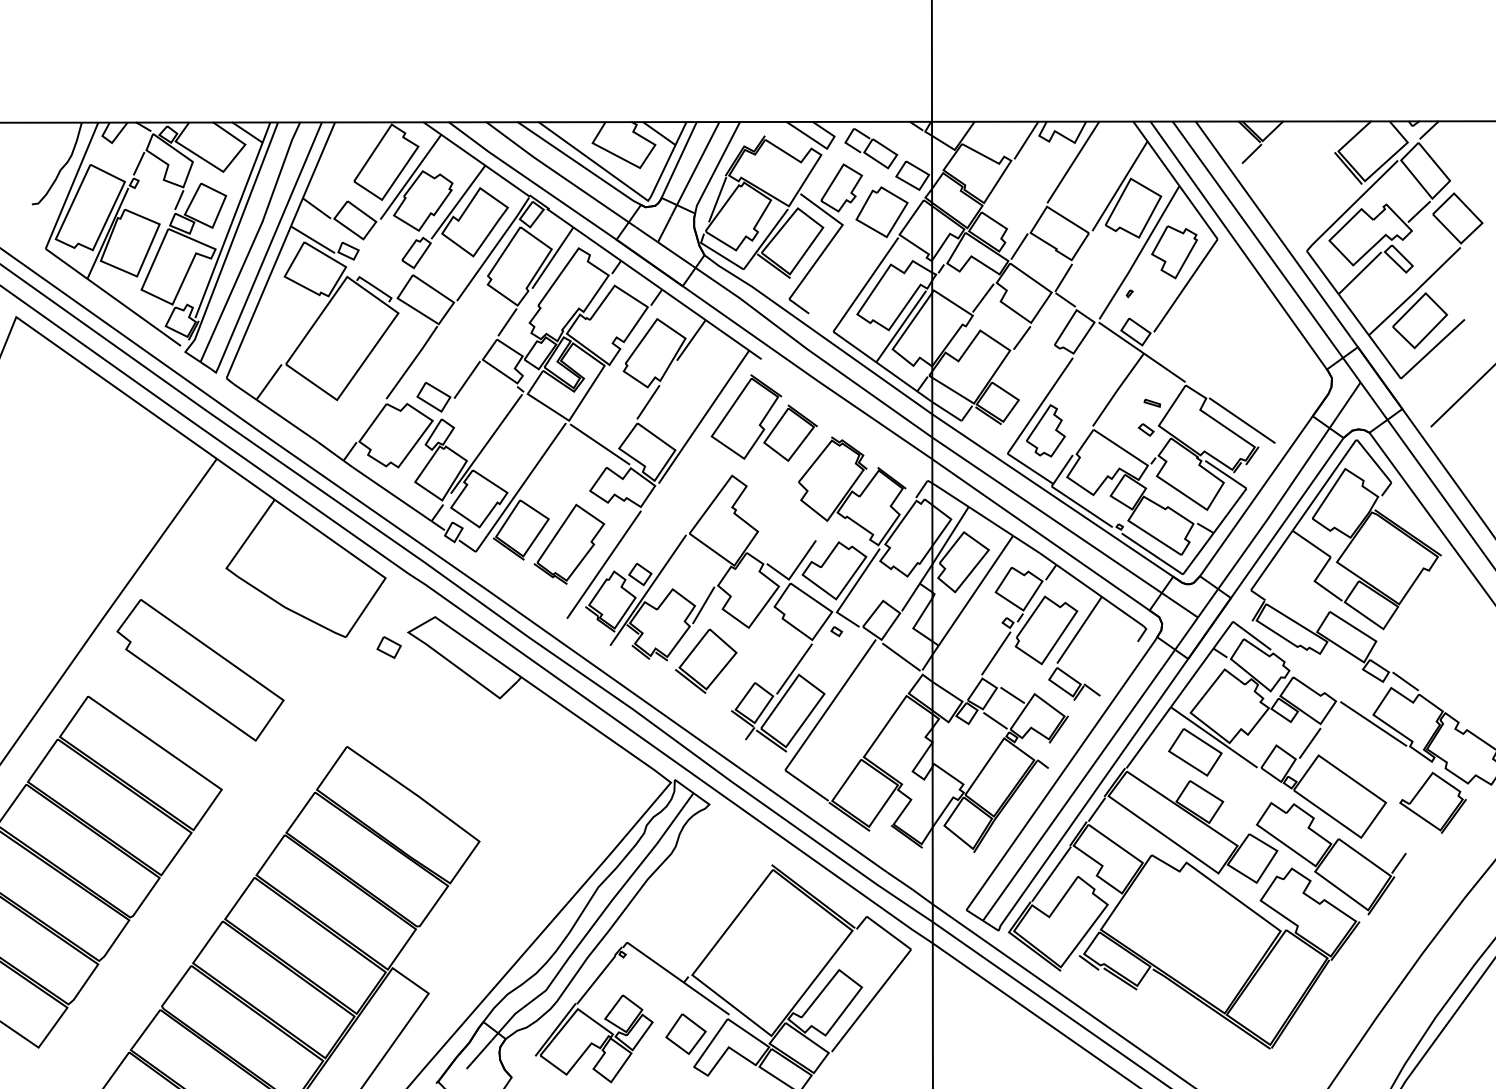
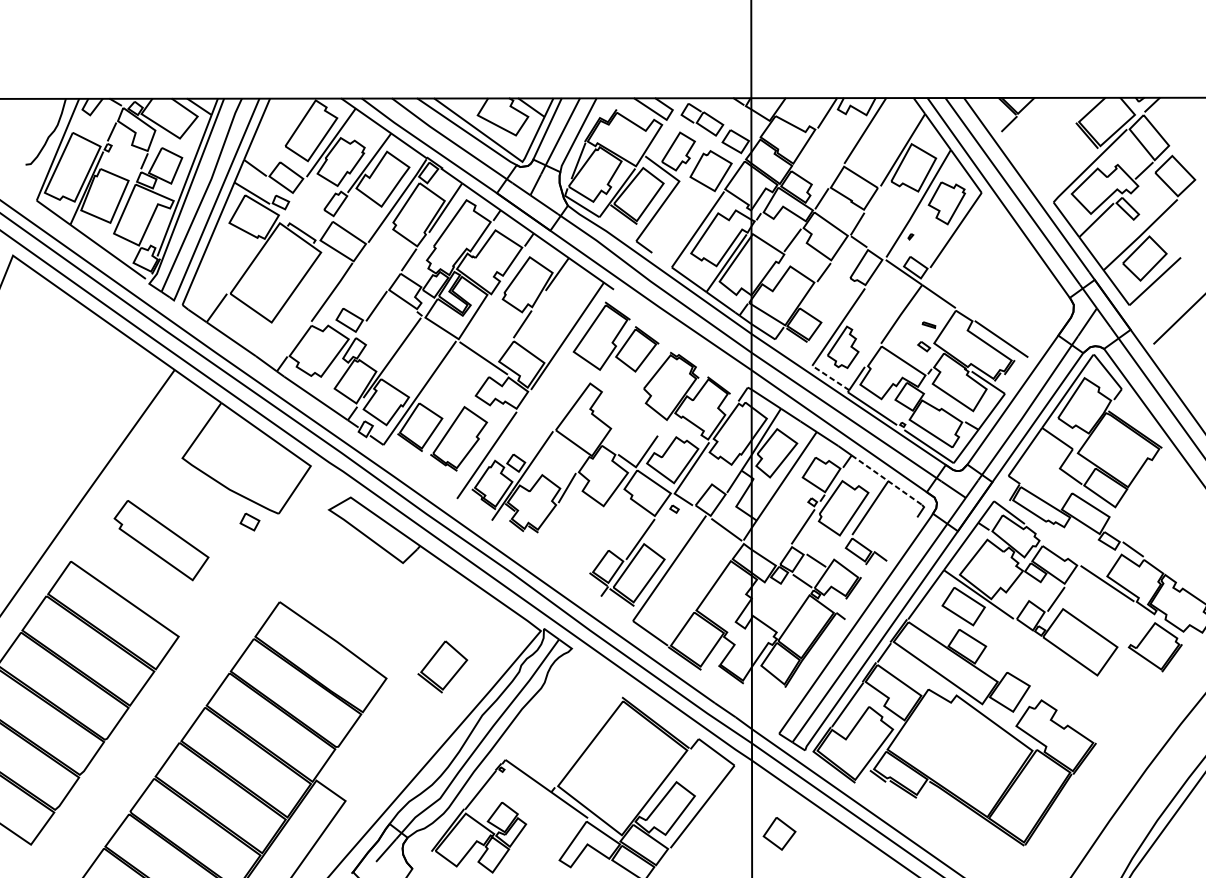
line: (1030, 468) -> (830, 377), solid -> dashed
line: (1100, 595) -> (887, 480), solid -> dashed
part: (388, 647) -> (249, 522), moved
part: (706, 660) -> (442, 666), moved
part: (200, 670) -> (161, 540), size x0.7
part: (1331, 858) -> (1073, 692), removed
part: (685, 1033) -> (779, 833), moved

